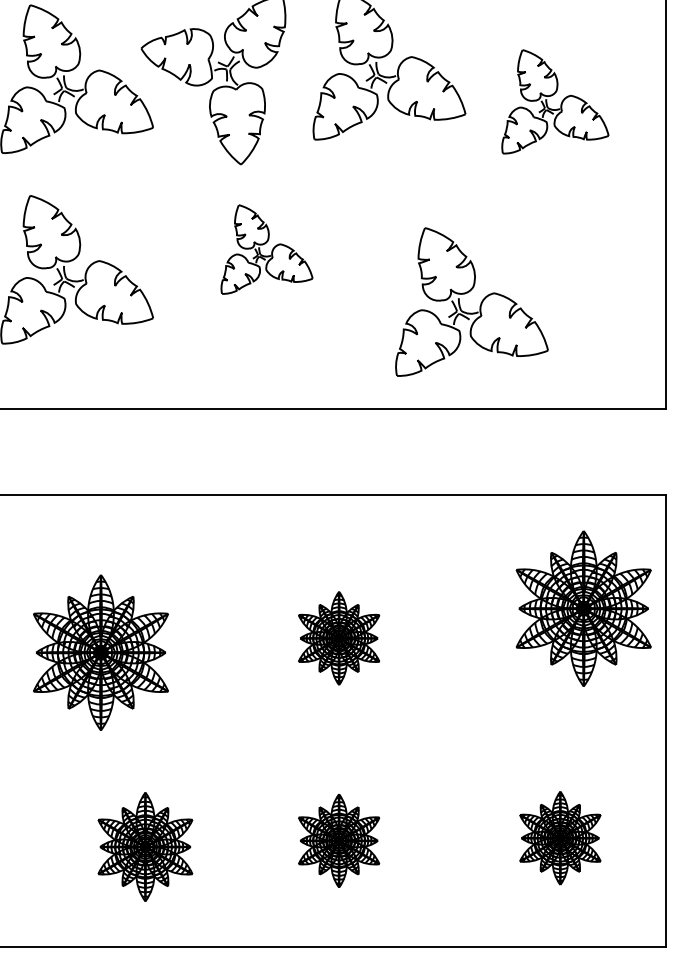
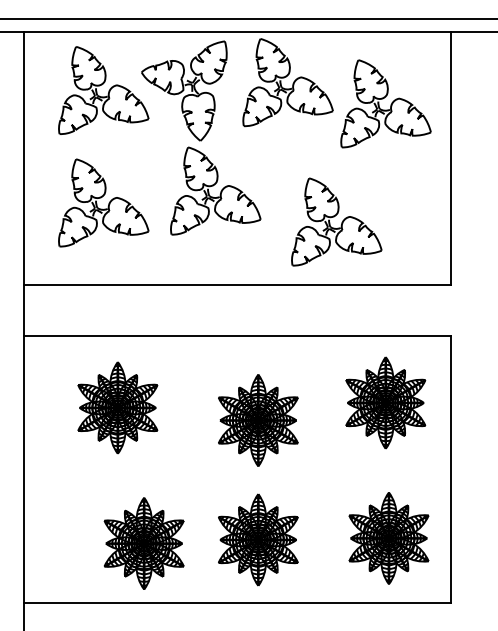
part: (554, 101) -> (385, 103), size x1.43
part: (266, 248) -> (215, 190), size x1.67
part: (583, 607) -> (385, 402), moved
part: (339, 638) -> (258, 420), size x1.67
part: (100, 651) -> (117, 407), moved
part: (559, 838) -> (388, 538), size x1.67
part: (339, 840) -> (258, 539), size x1.67
part: (144, 846) -> (143, 543), size x1.43

